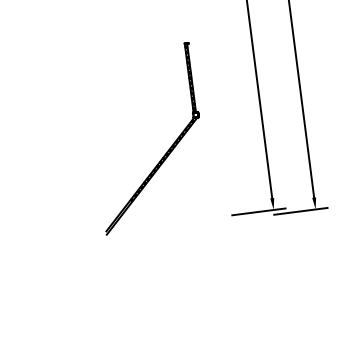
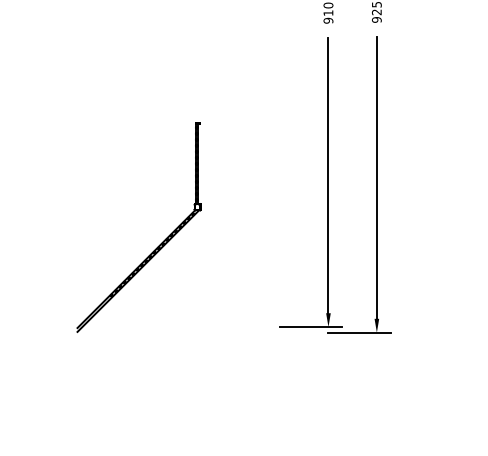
part: (165, 153) -> (157, 246), moved

